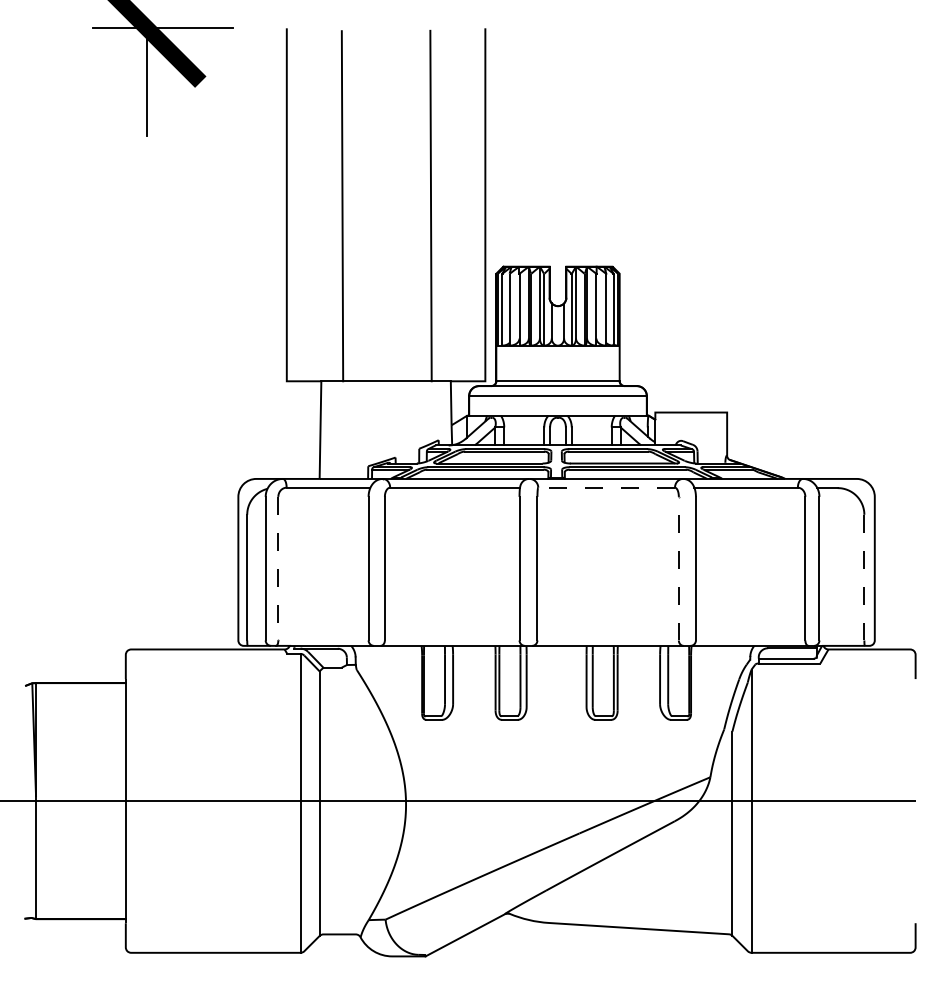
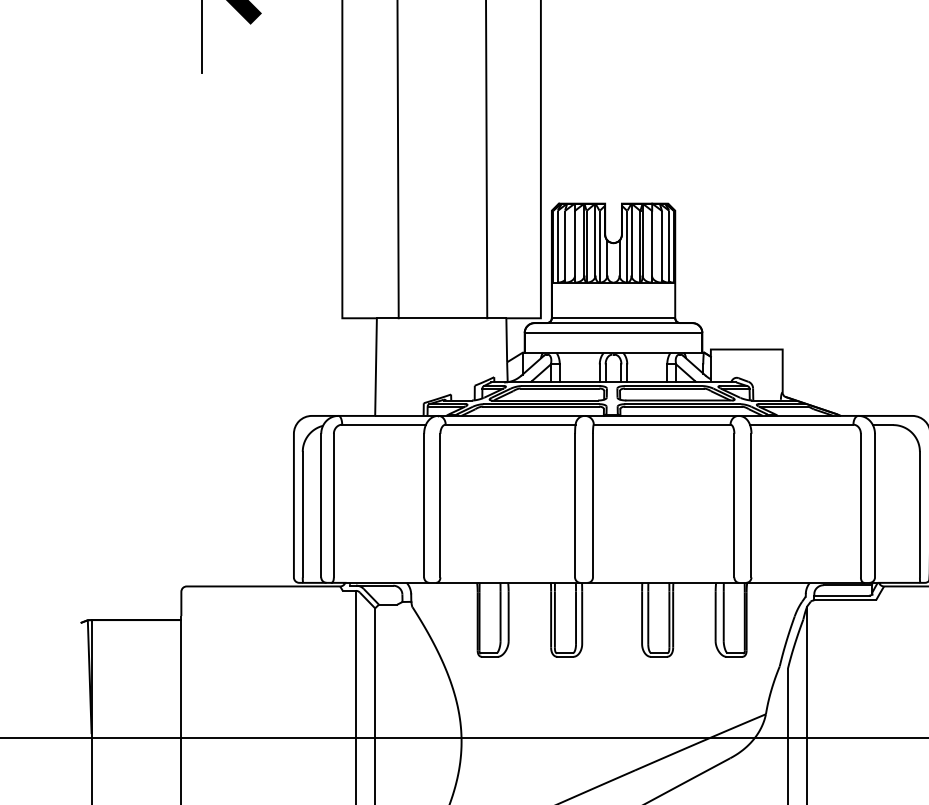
line: (606, 487) -> (662, 424), dashed -> solid
line: (278, 568) -> (334, 505), dashed -> solid
line: (678, 568) -> (734, 505), dashed -> solid
line: (864, 577) -> (920, 514), dashed -> solid

